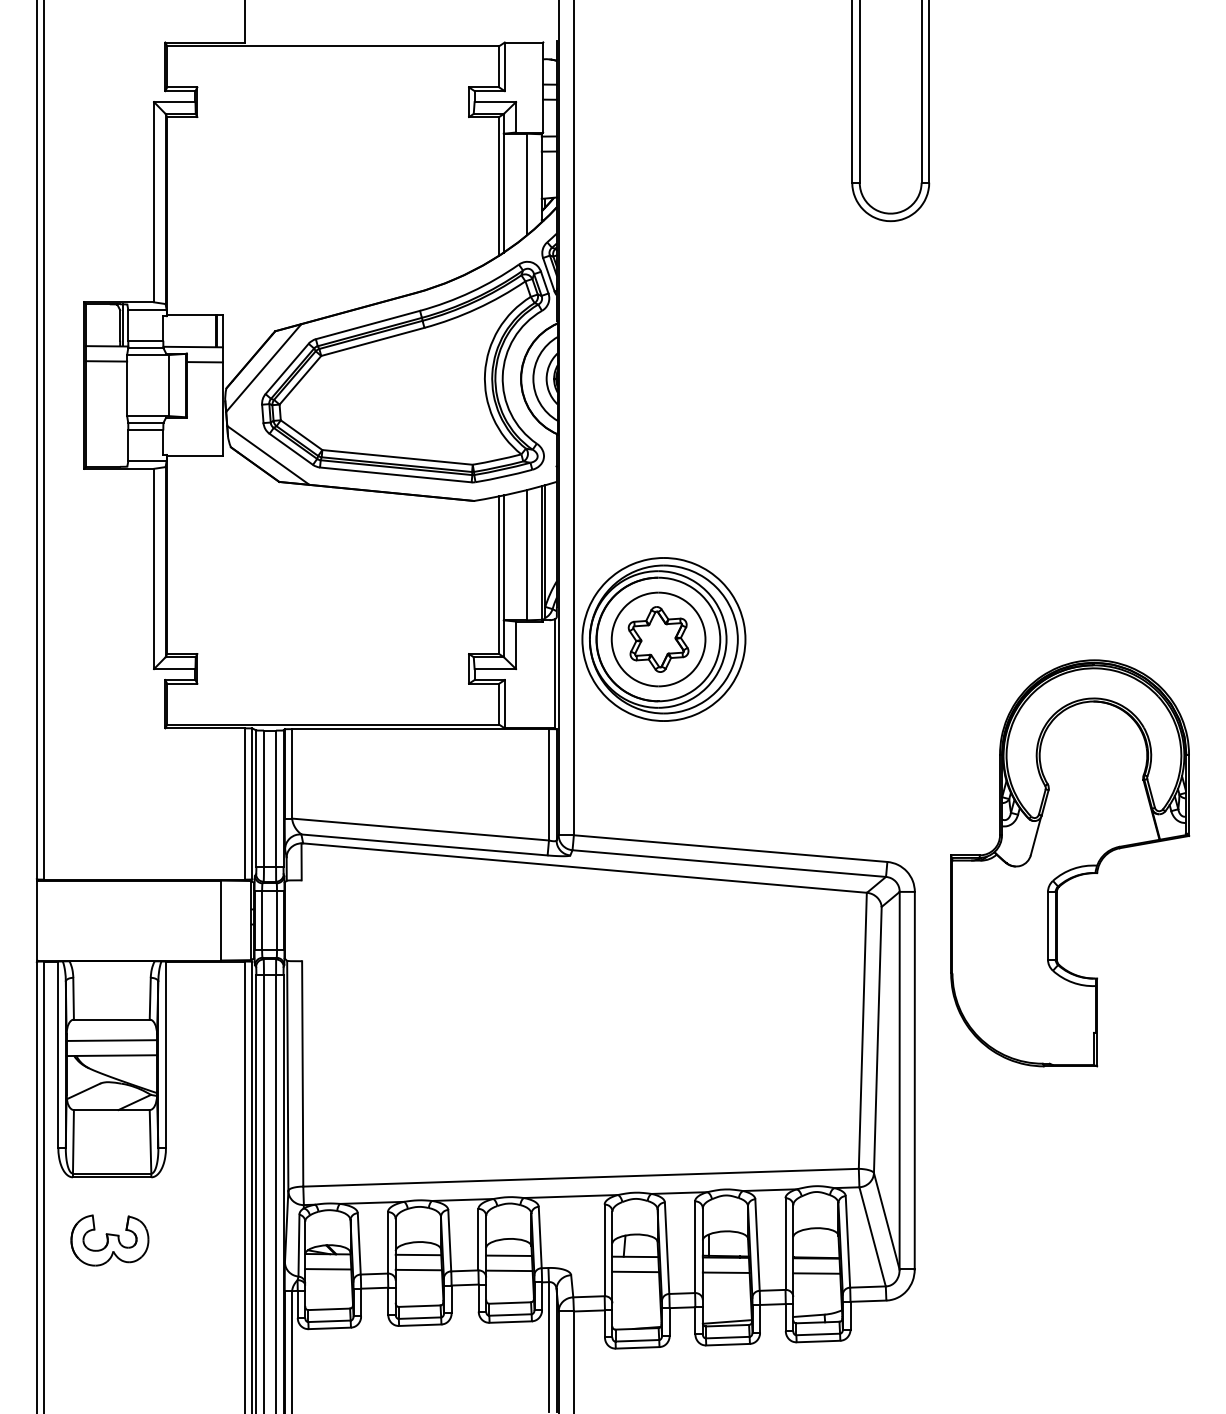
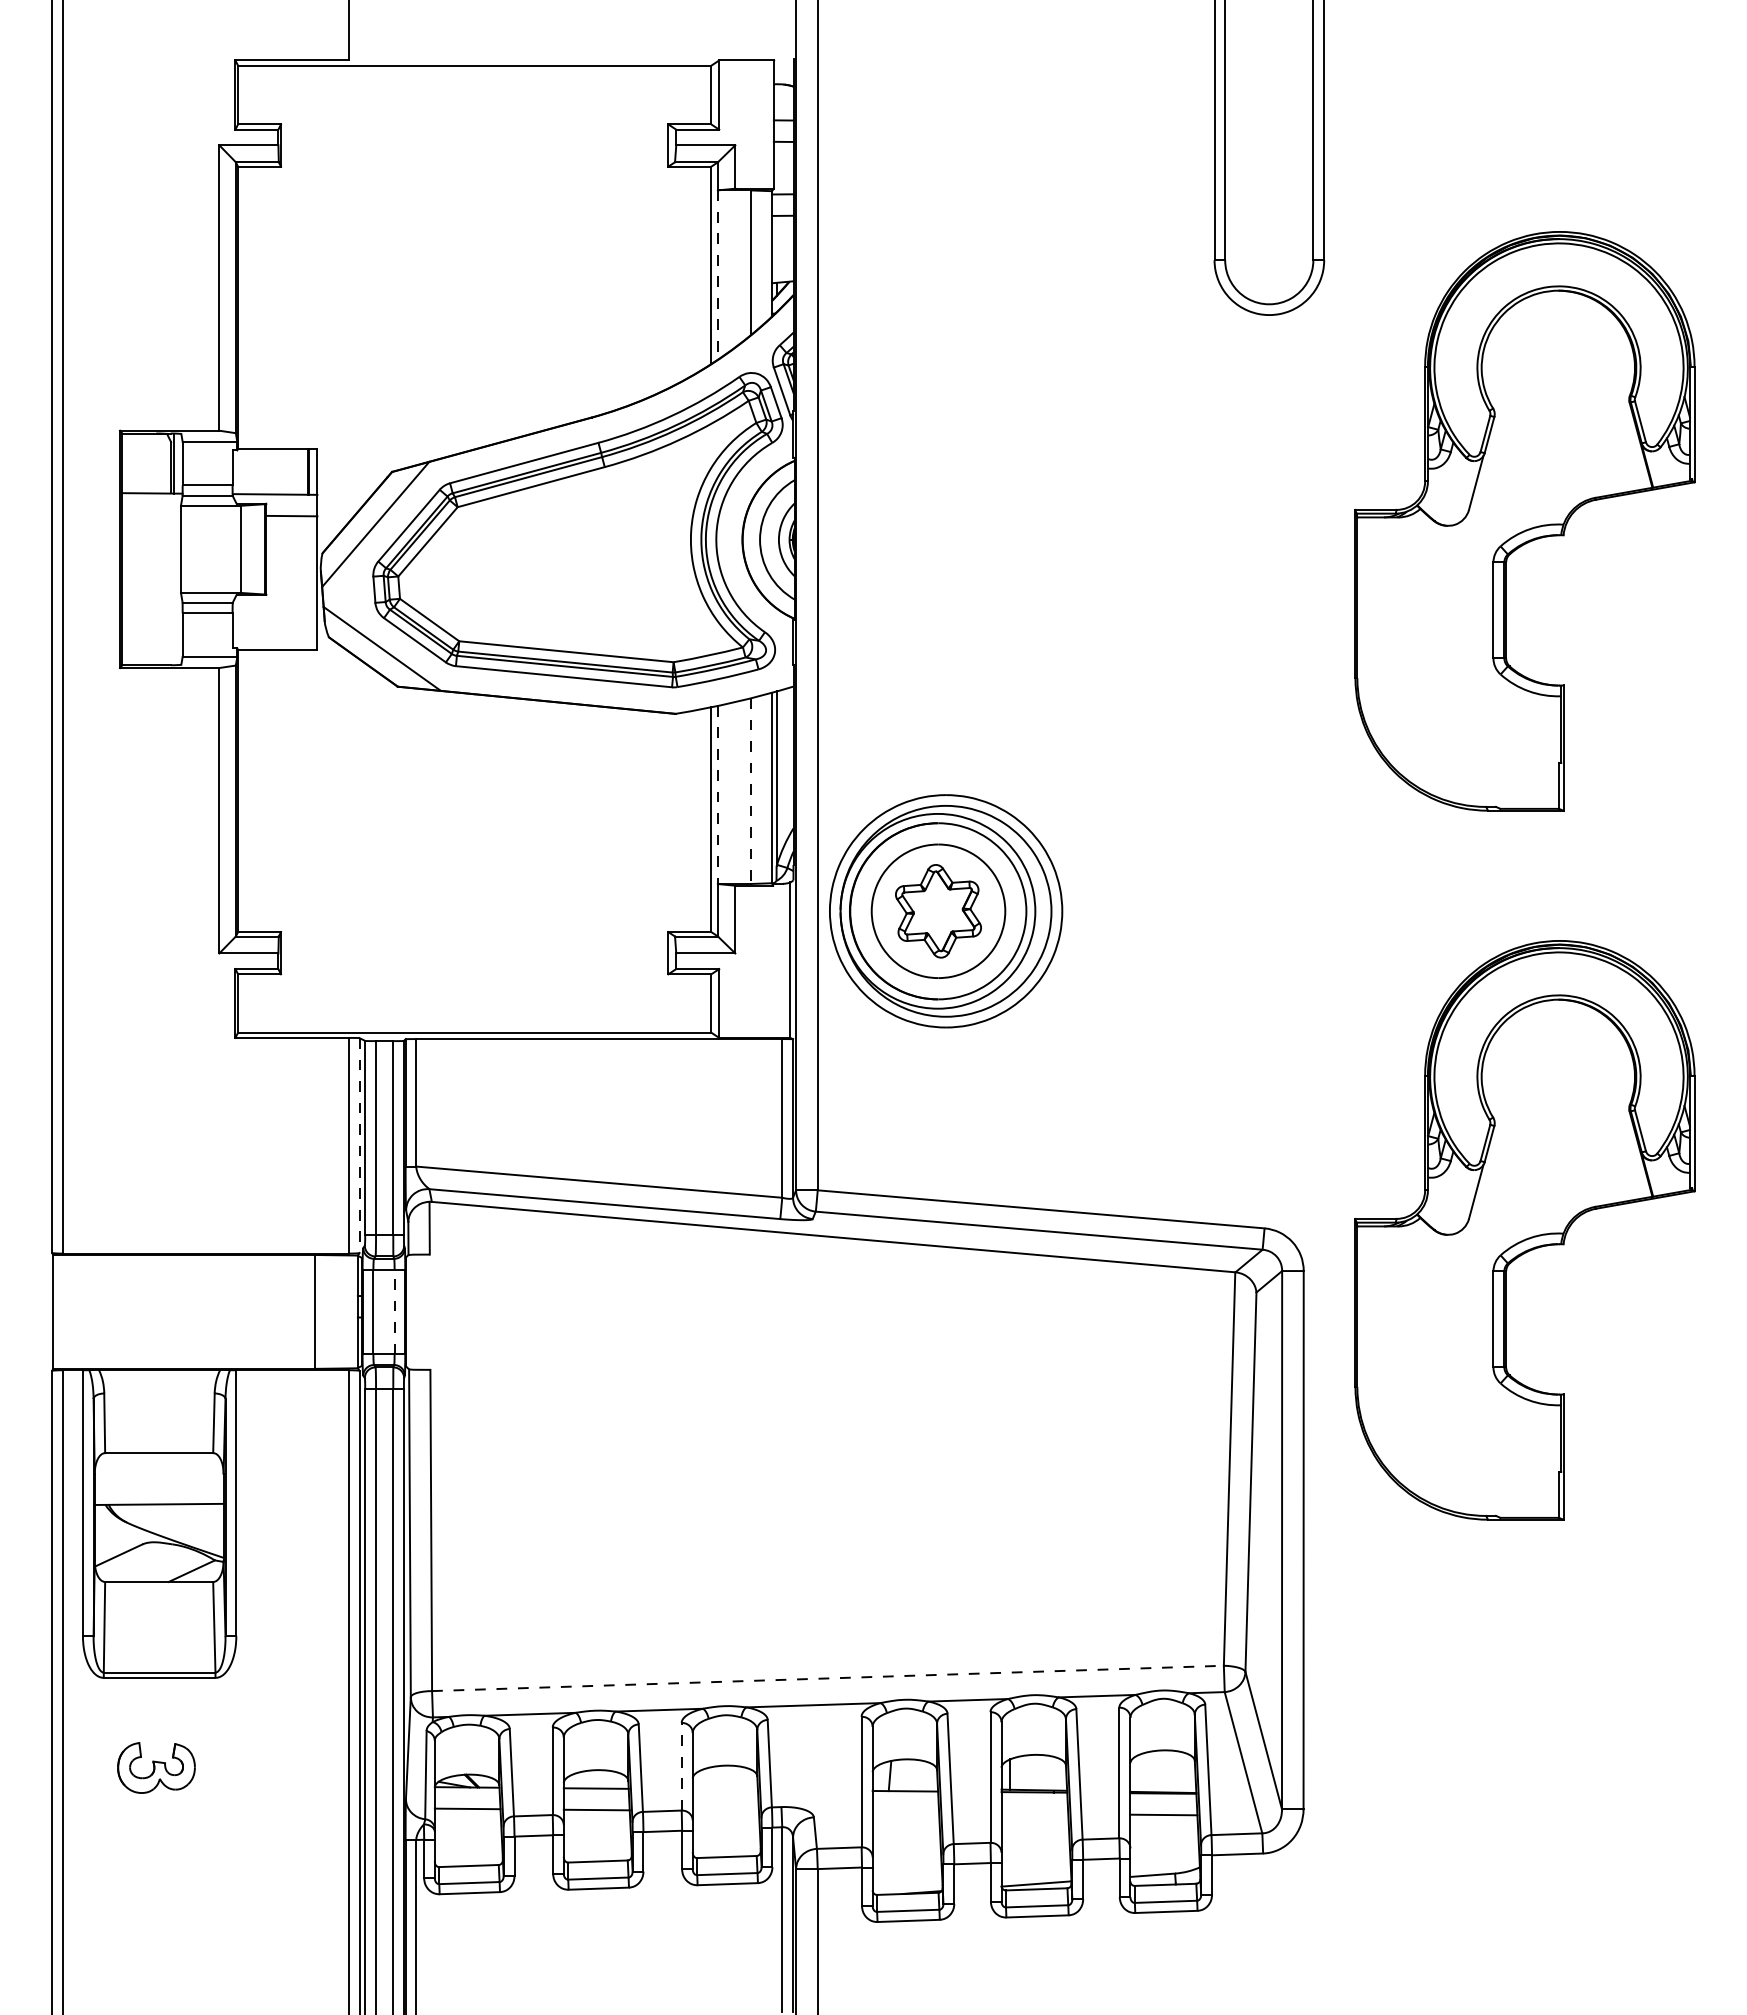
line: (503, 193) -> (717, 275), solid -> dashed
line: (106, 361) -> (151, 514), removed
part: (1069, 366) -> (1524, 521), added
line: (527, 555) -> (751, 791), solid -> dashed
line: (503, 558) -> (717, 795), solid -> dashed
line: (252, 804) -> (359, 1146), solid -> dashed
line: (276, 920) -> (394, 1311), solid -> dashed
line: (111, 1040) -> (158, 1482), removed
line: (581, 1177) -> (828, 1678), solid -> dashed
line: (478, 1239) -> (681, 1766), solid -> dashed
part: (109, 1240) -> (156, 1767), size x0.7
line: (508, 1255) -> (724, 1789), removed
line: (509, 1270) -> (725, 1810), removed
line: (635, 1271) -> (905, 1812), removed
line: (725, 1272) -> (1034, 1813), removed

